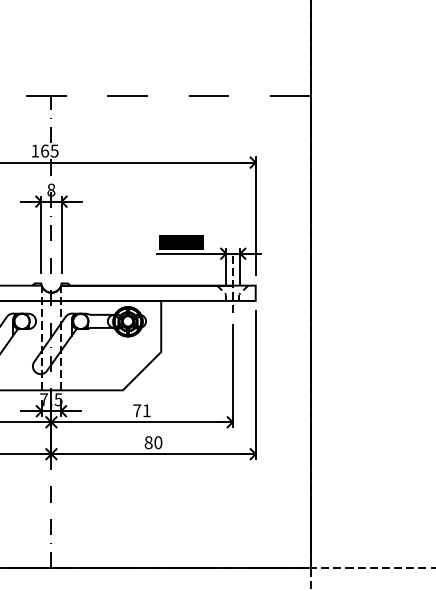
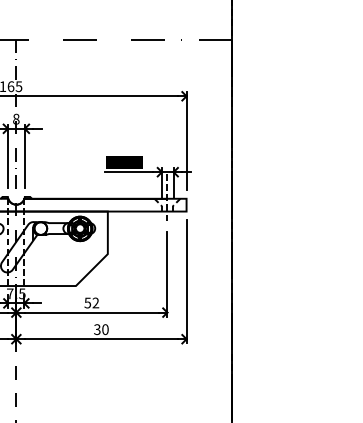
text: (141, 410) -> (91, 302), 71 -> 52
text: (148, 442) -> (97, 329), 80 -> 30

